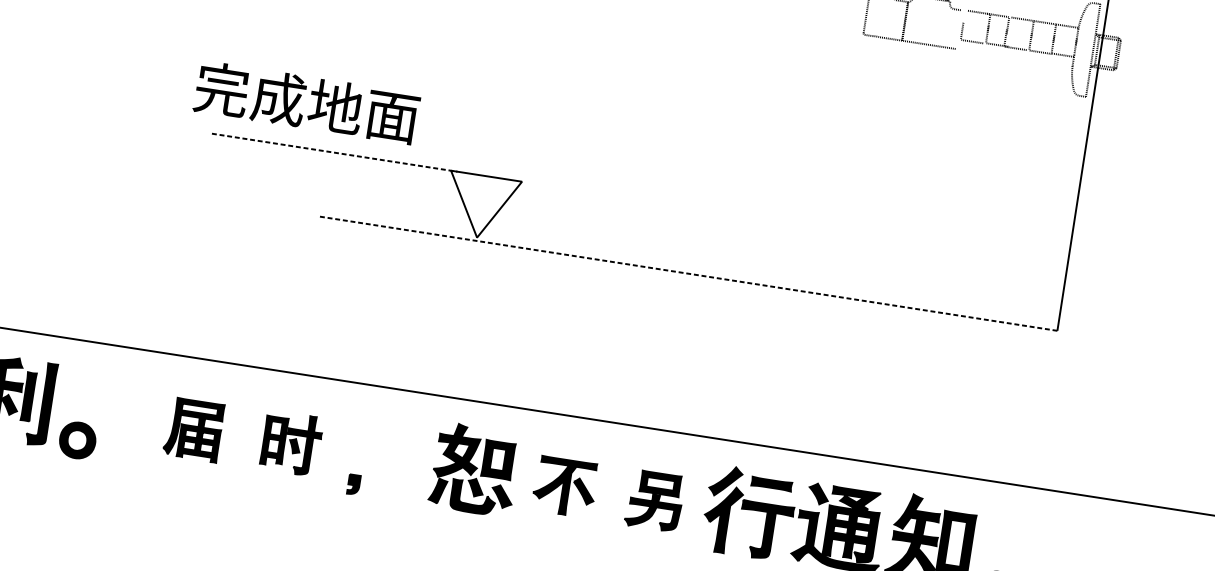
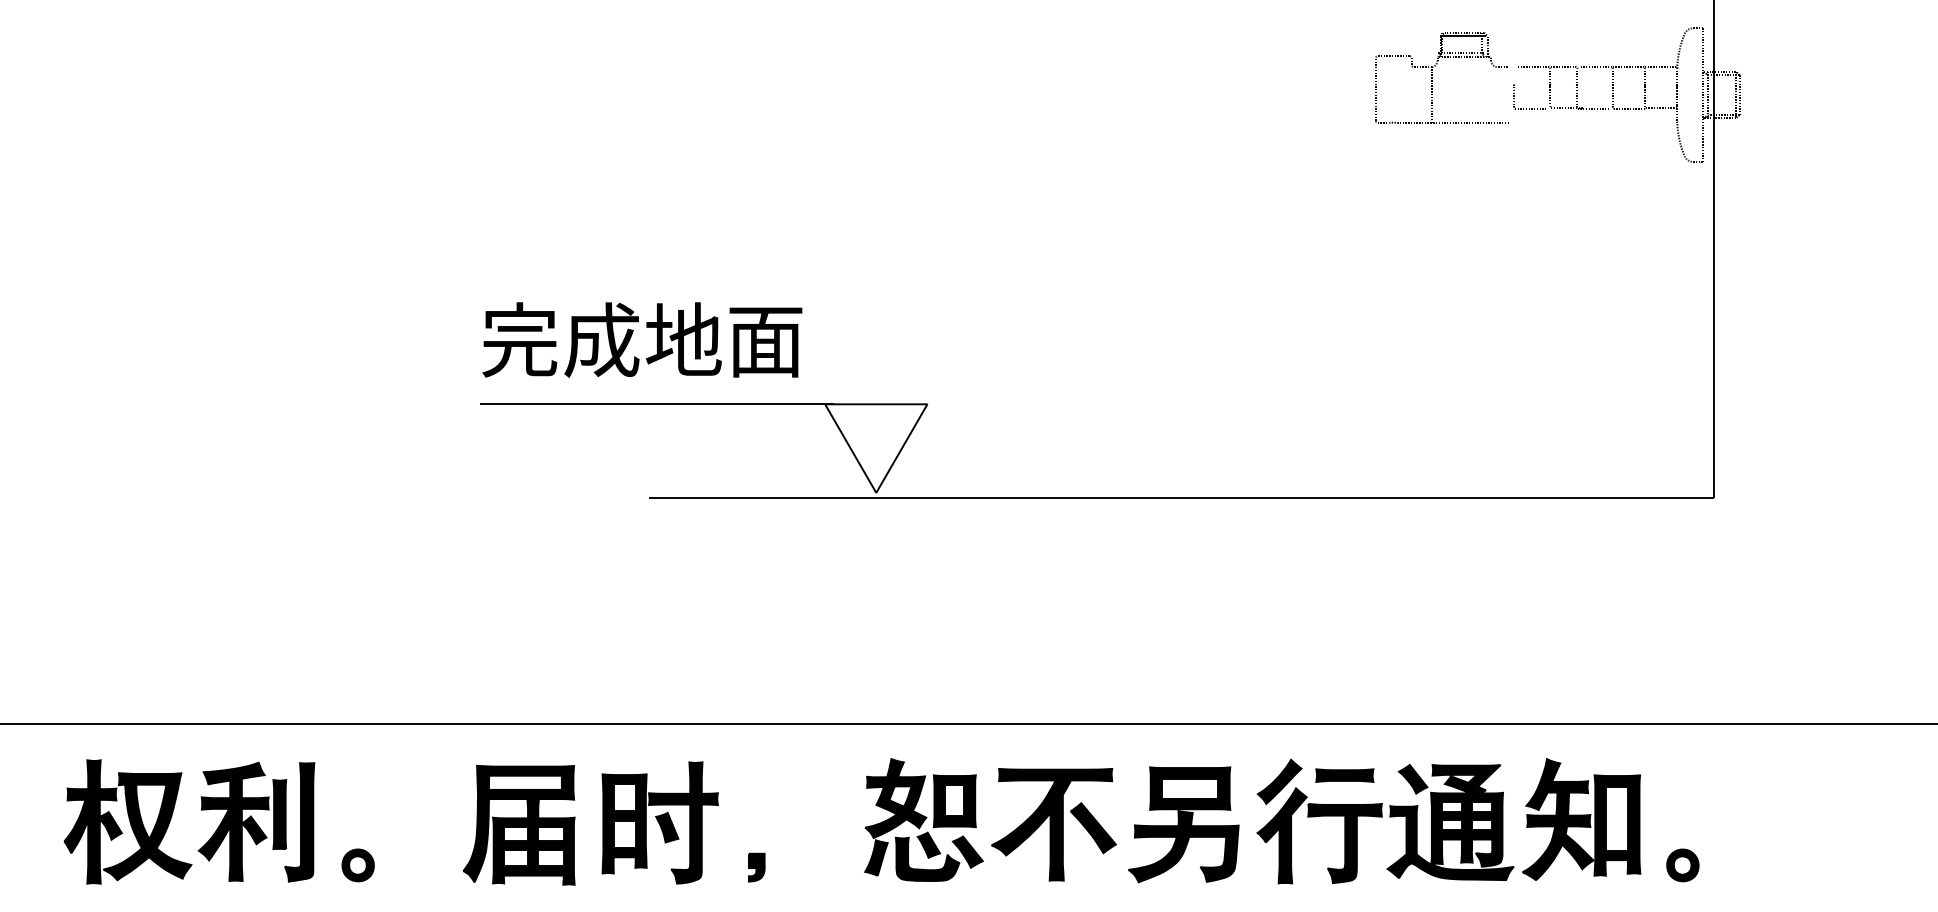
text: (307, 102) -> (642, 339), moved
line: (334, 152) -> (657, 404), dashed -> solid
line: (687, 273) -> (1180, 497), dashed -> solid
part: (193, 429) -> (519, 824), size x1.43
part: (77, 440) -> (357, 865), size x0.62
part: (291, 443) -> (659, 822), size x1.43
part: (565, 486) -> (1054, 824), size x1.43
part: (654, 500) -> (1183, 824), size x1.43

